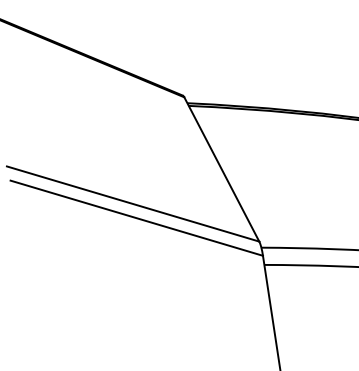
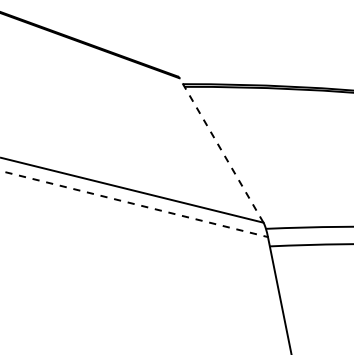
line: (221, 169) -> (221, 150), solid -> dashed
line: (136, 218) -> (136, 204), solid -> dashed

